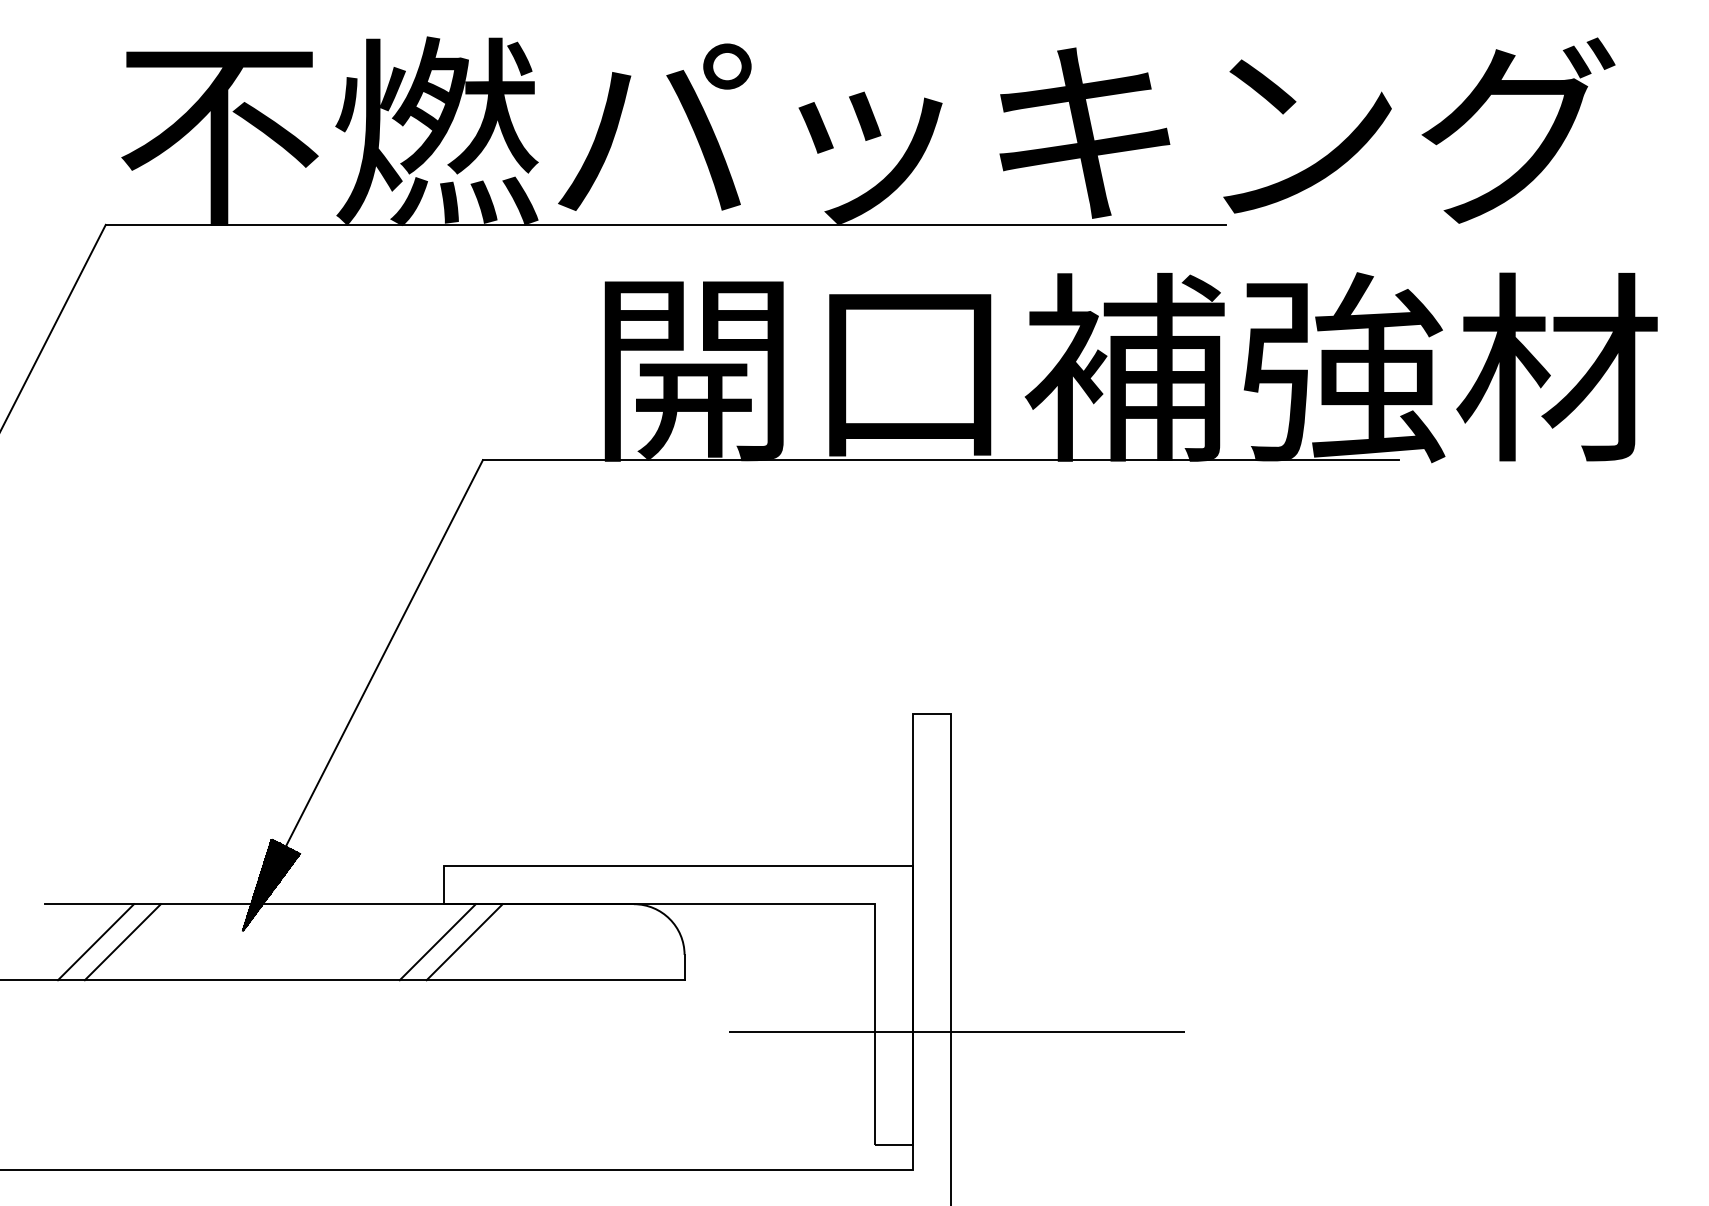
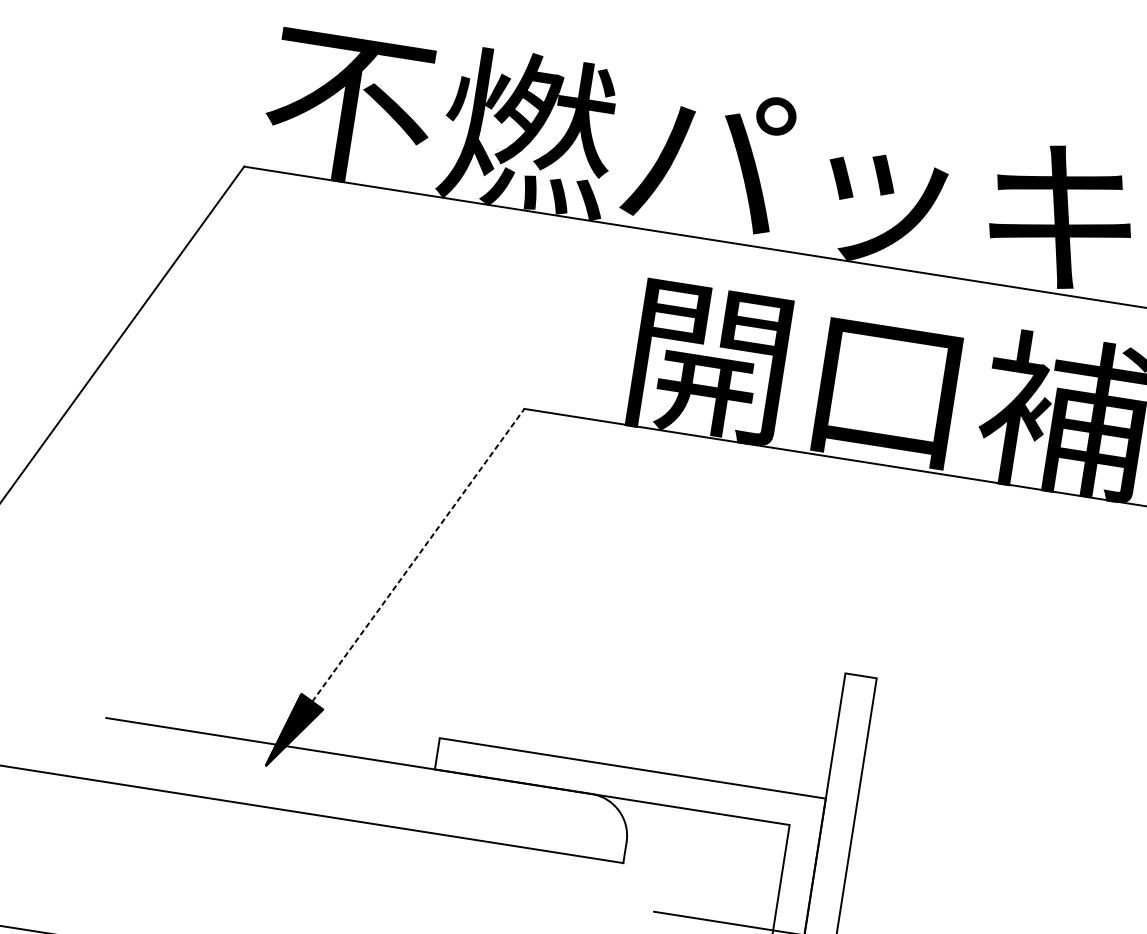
line: (384, 653) -> (418, 555), solid -> dashed
line: (96, 942) -> (144, 756), removed
line: (122, 942) -> (165, 759), removed
line: (437, 942) -> (424, 800), removed
line: (464, 942) -> (447, 803), removed

